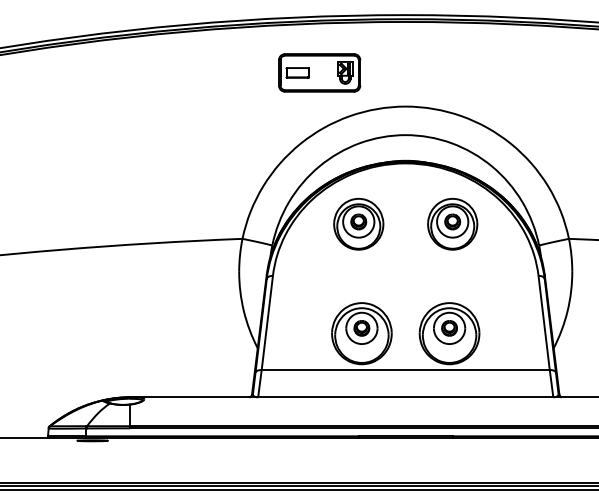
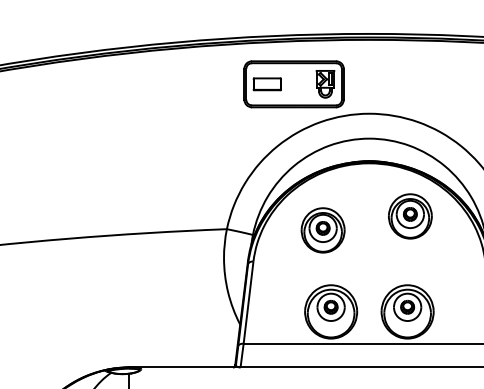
part: (319, 72) -> (294, 83), size x1.4
part: (358, 224) -> (322, 230), moved

